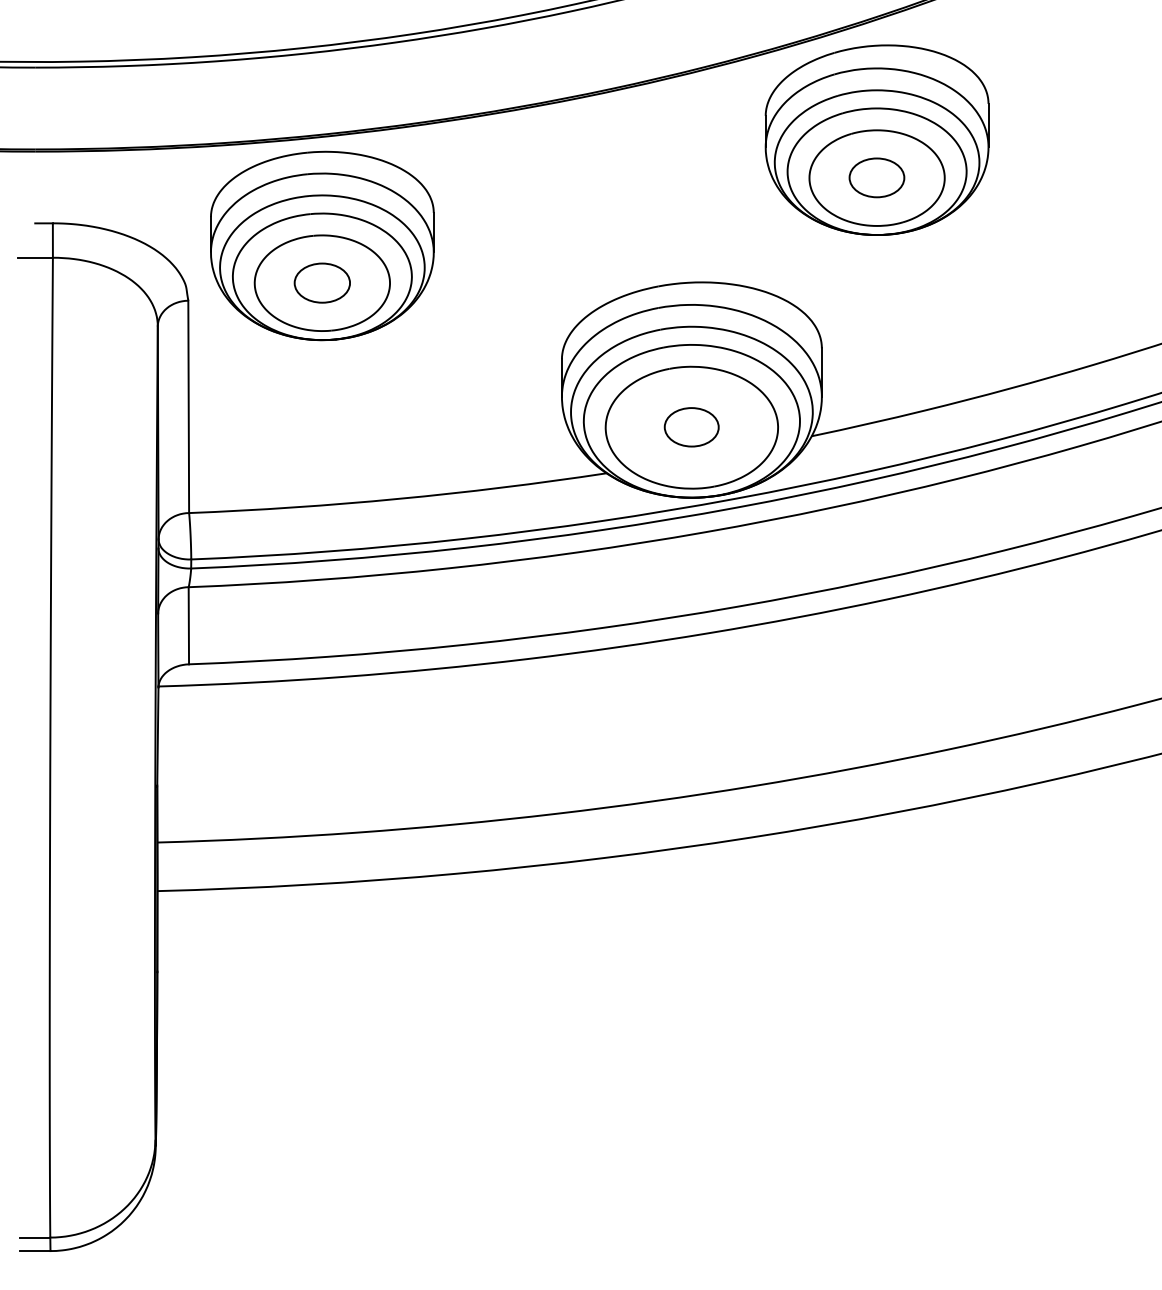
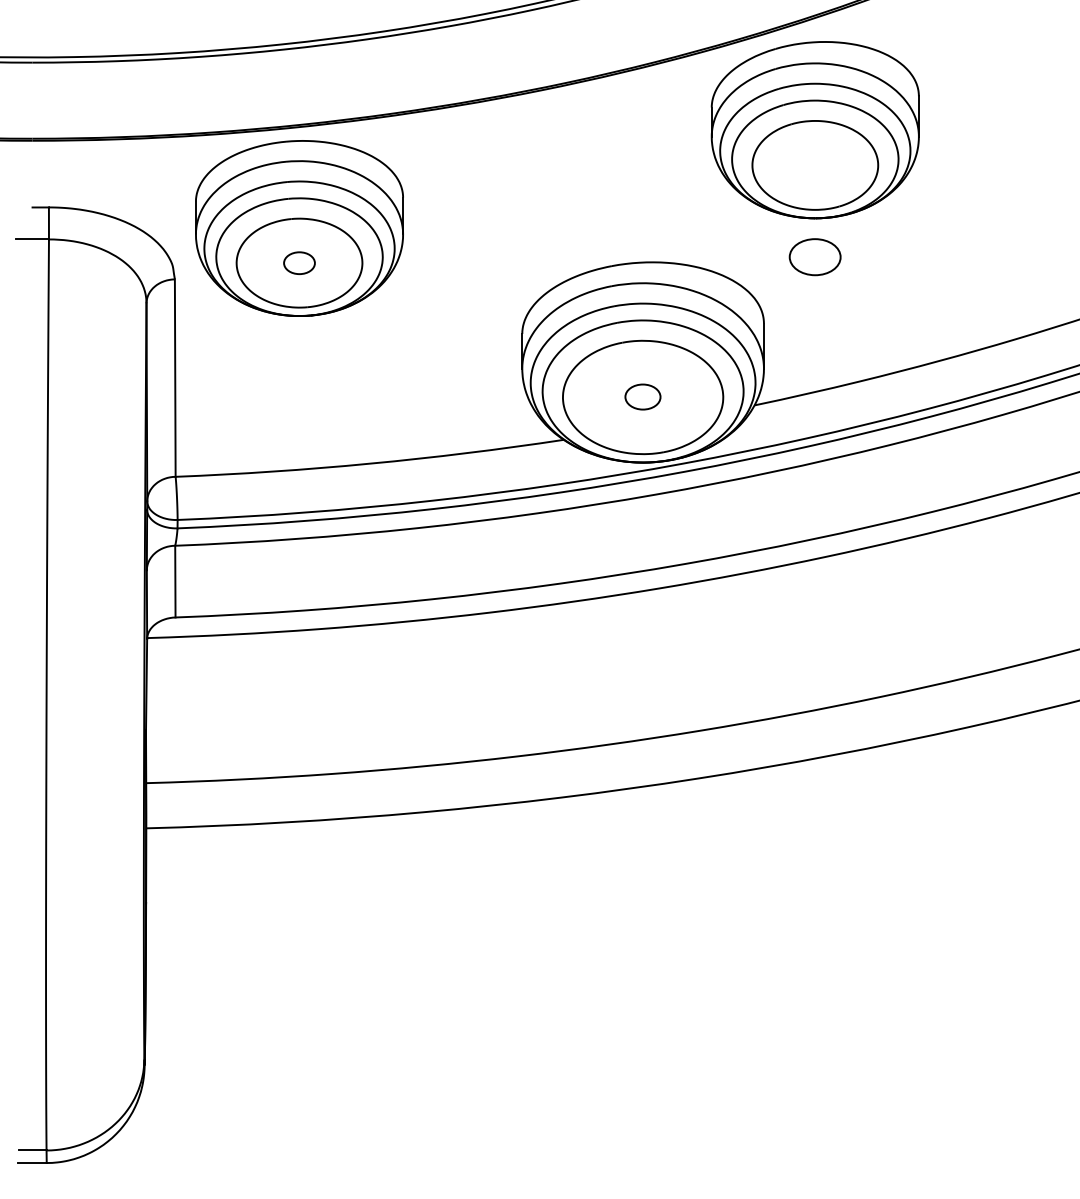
part: (876, 178) -> (814, 257), moved
part: (322, 283) -> (299, 263), size x0.6
part: (691, 426) -> (642, 396), size x0.7

